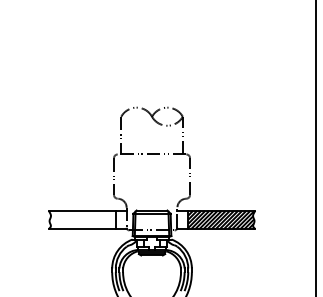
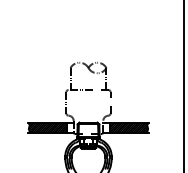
hatch: (81, 218) -> (47, 127), added

